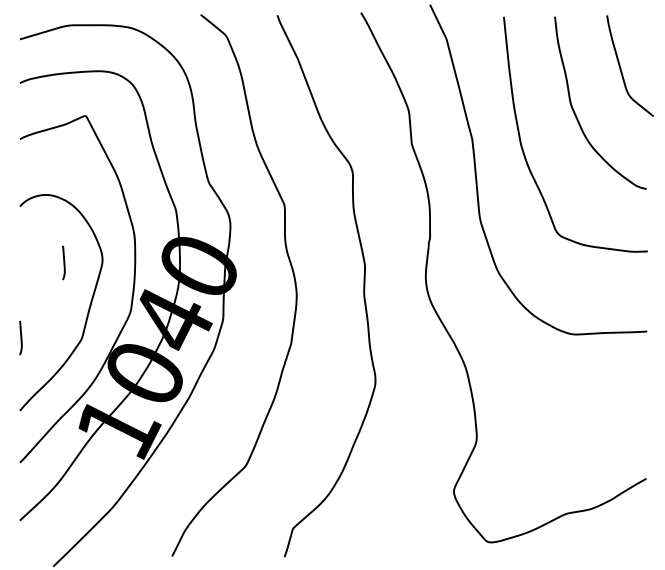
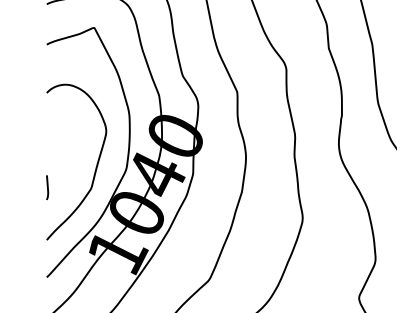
line: (63, 262) -> (78, 133), removed

